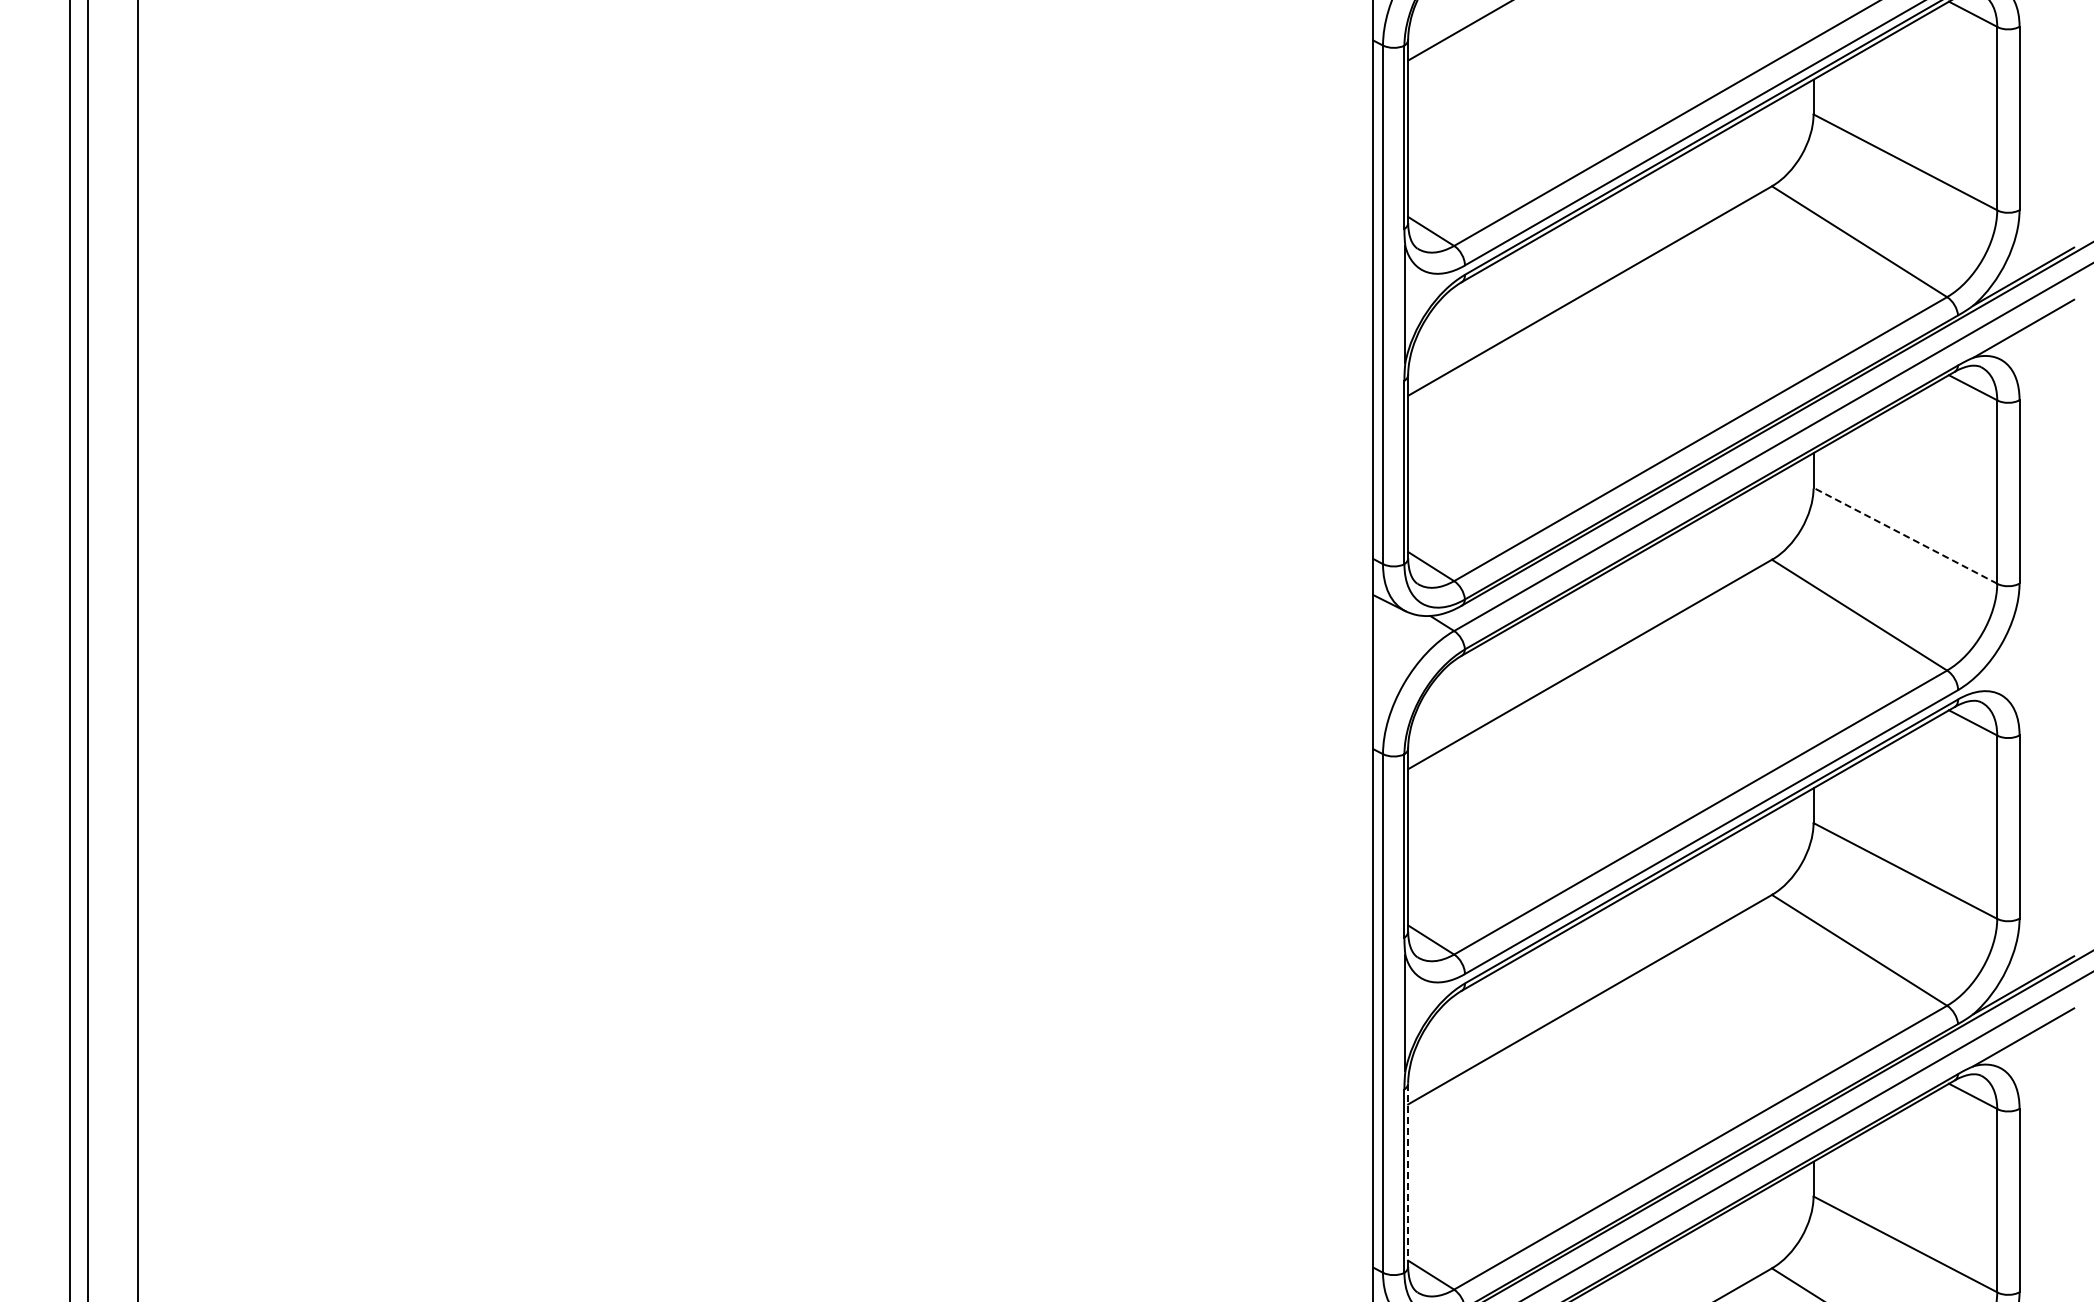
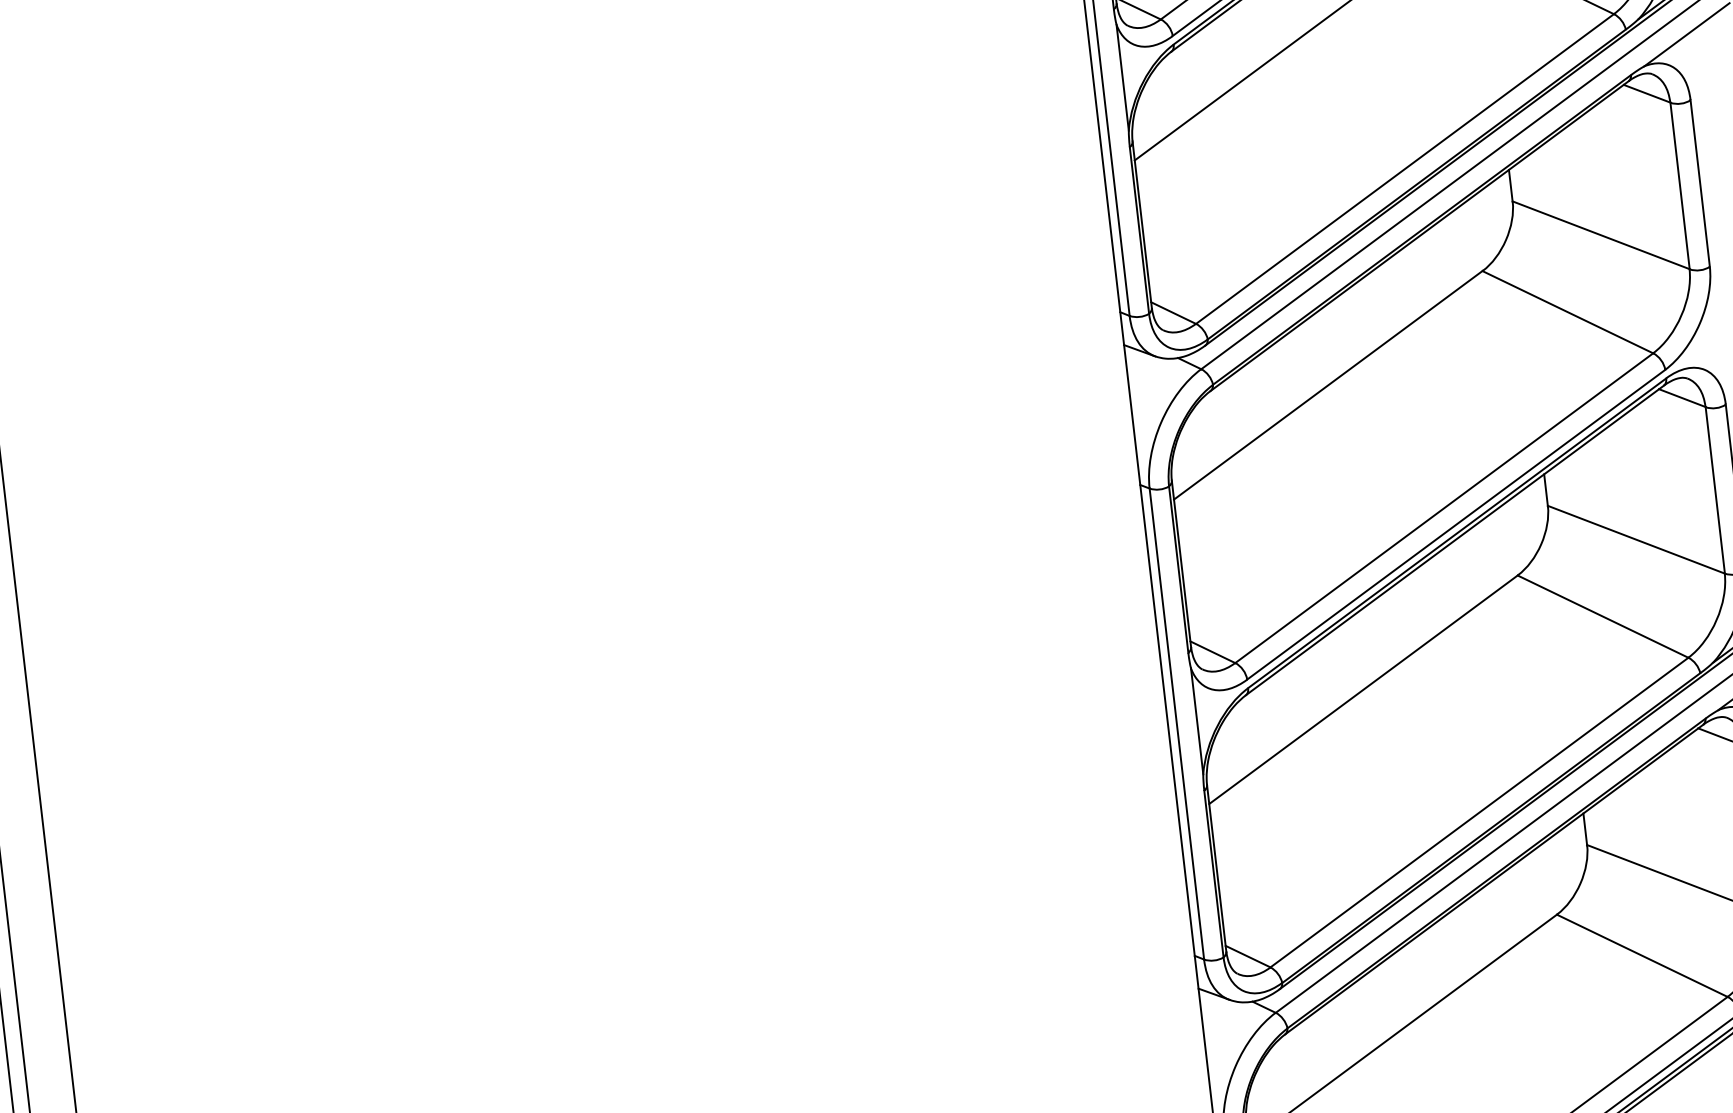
line: (1905, 535) -> (1601, 235), dashed -> solid
line: (1408, 1175) -> (1217, 868), dashed -> solid

